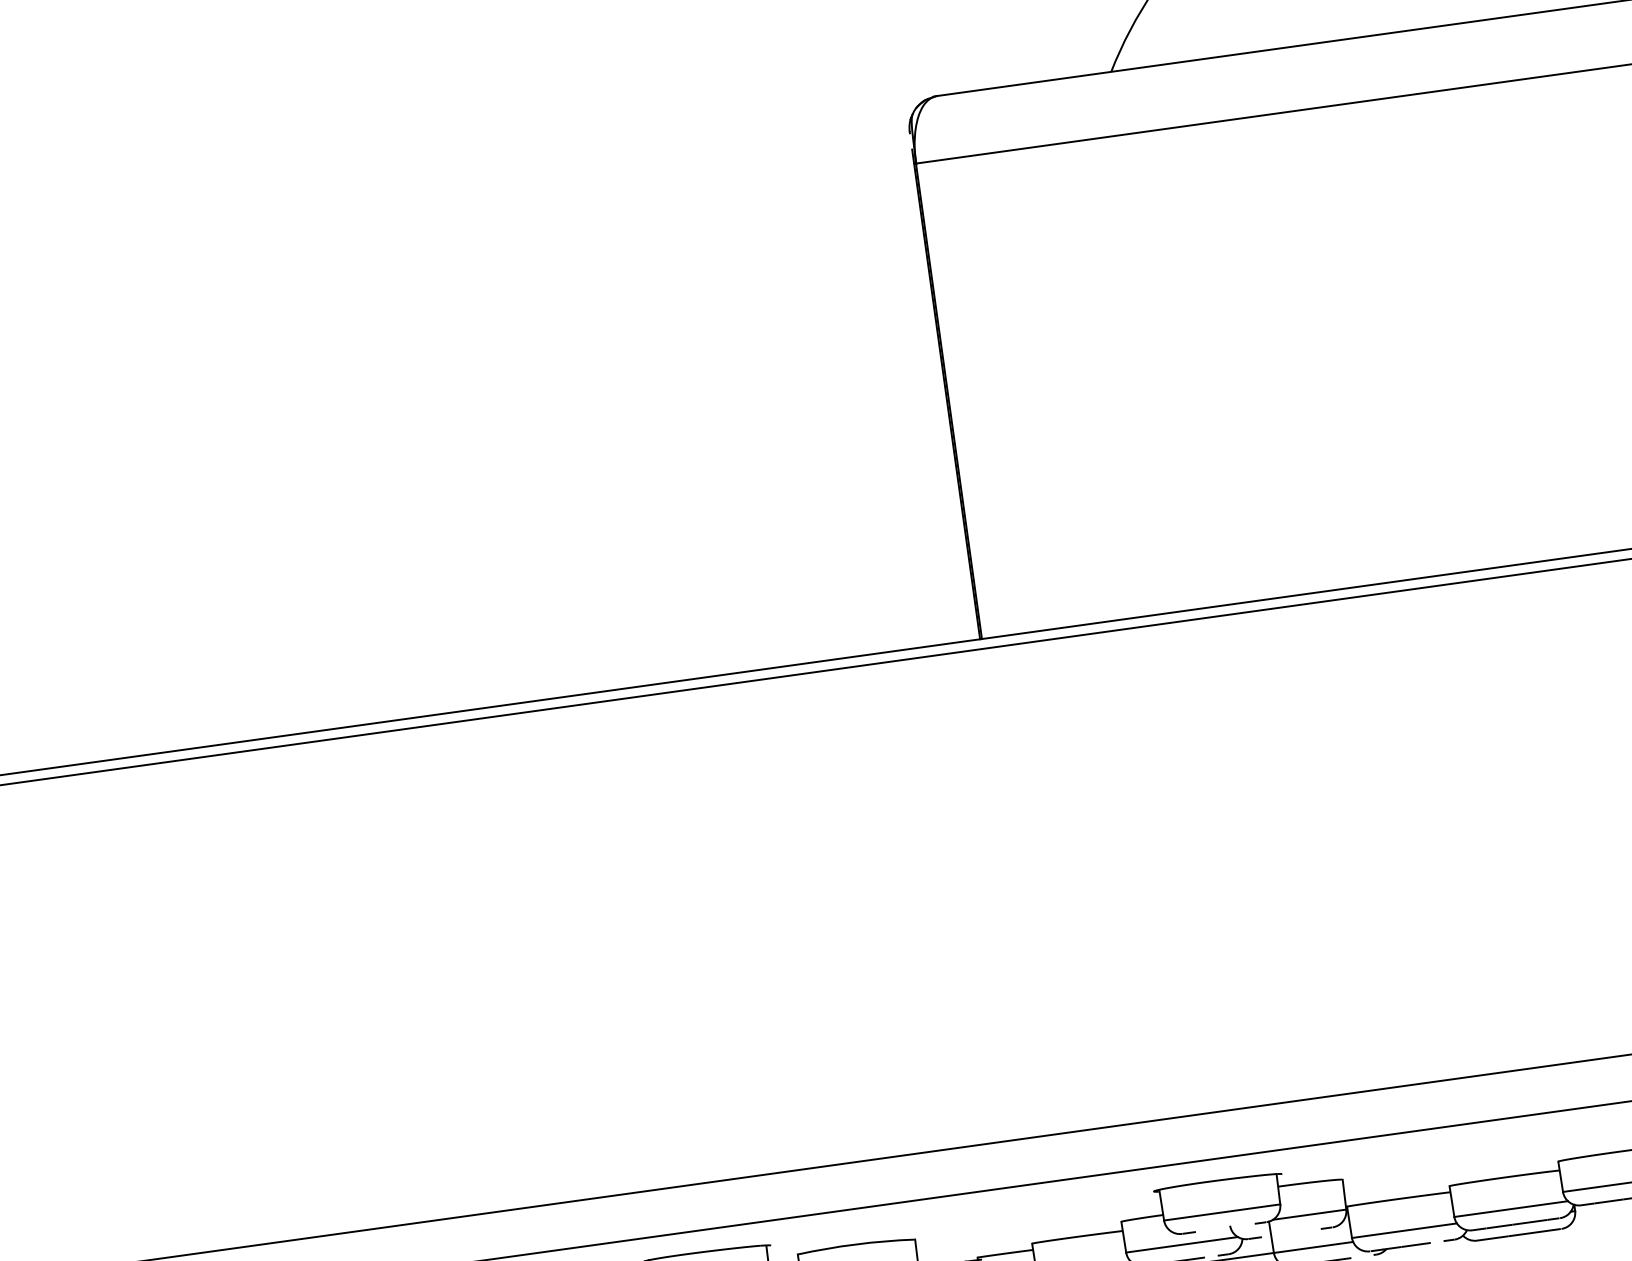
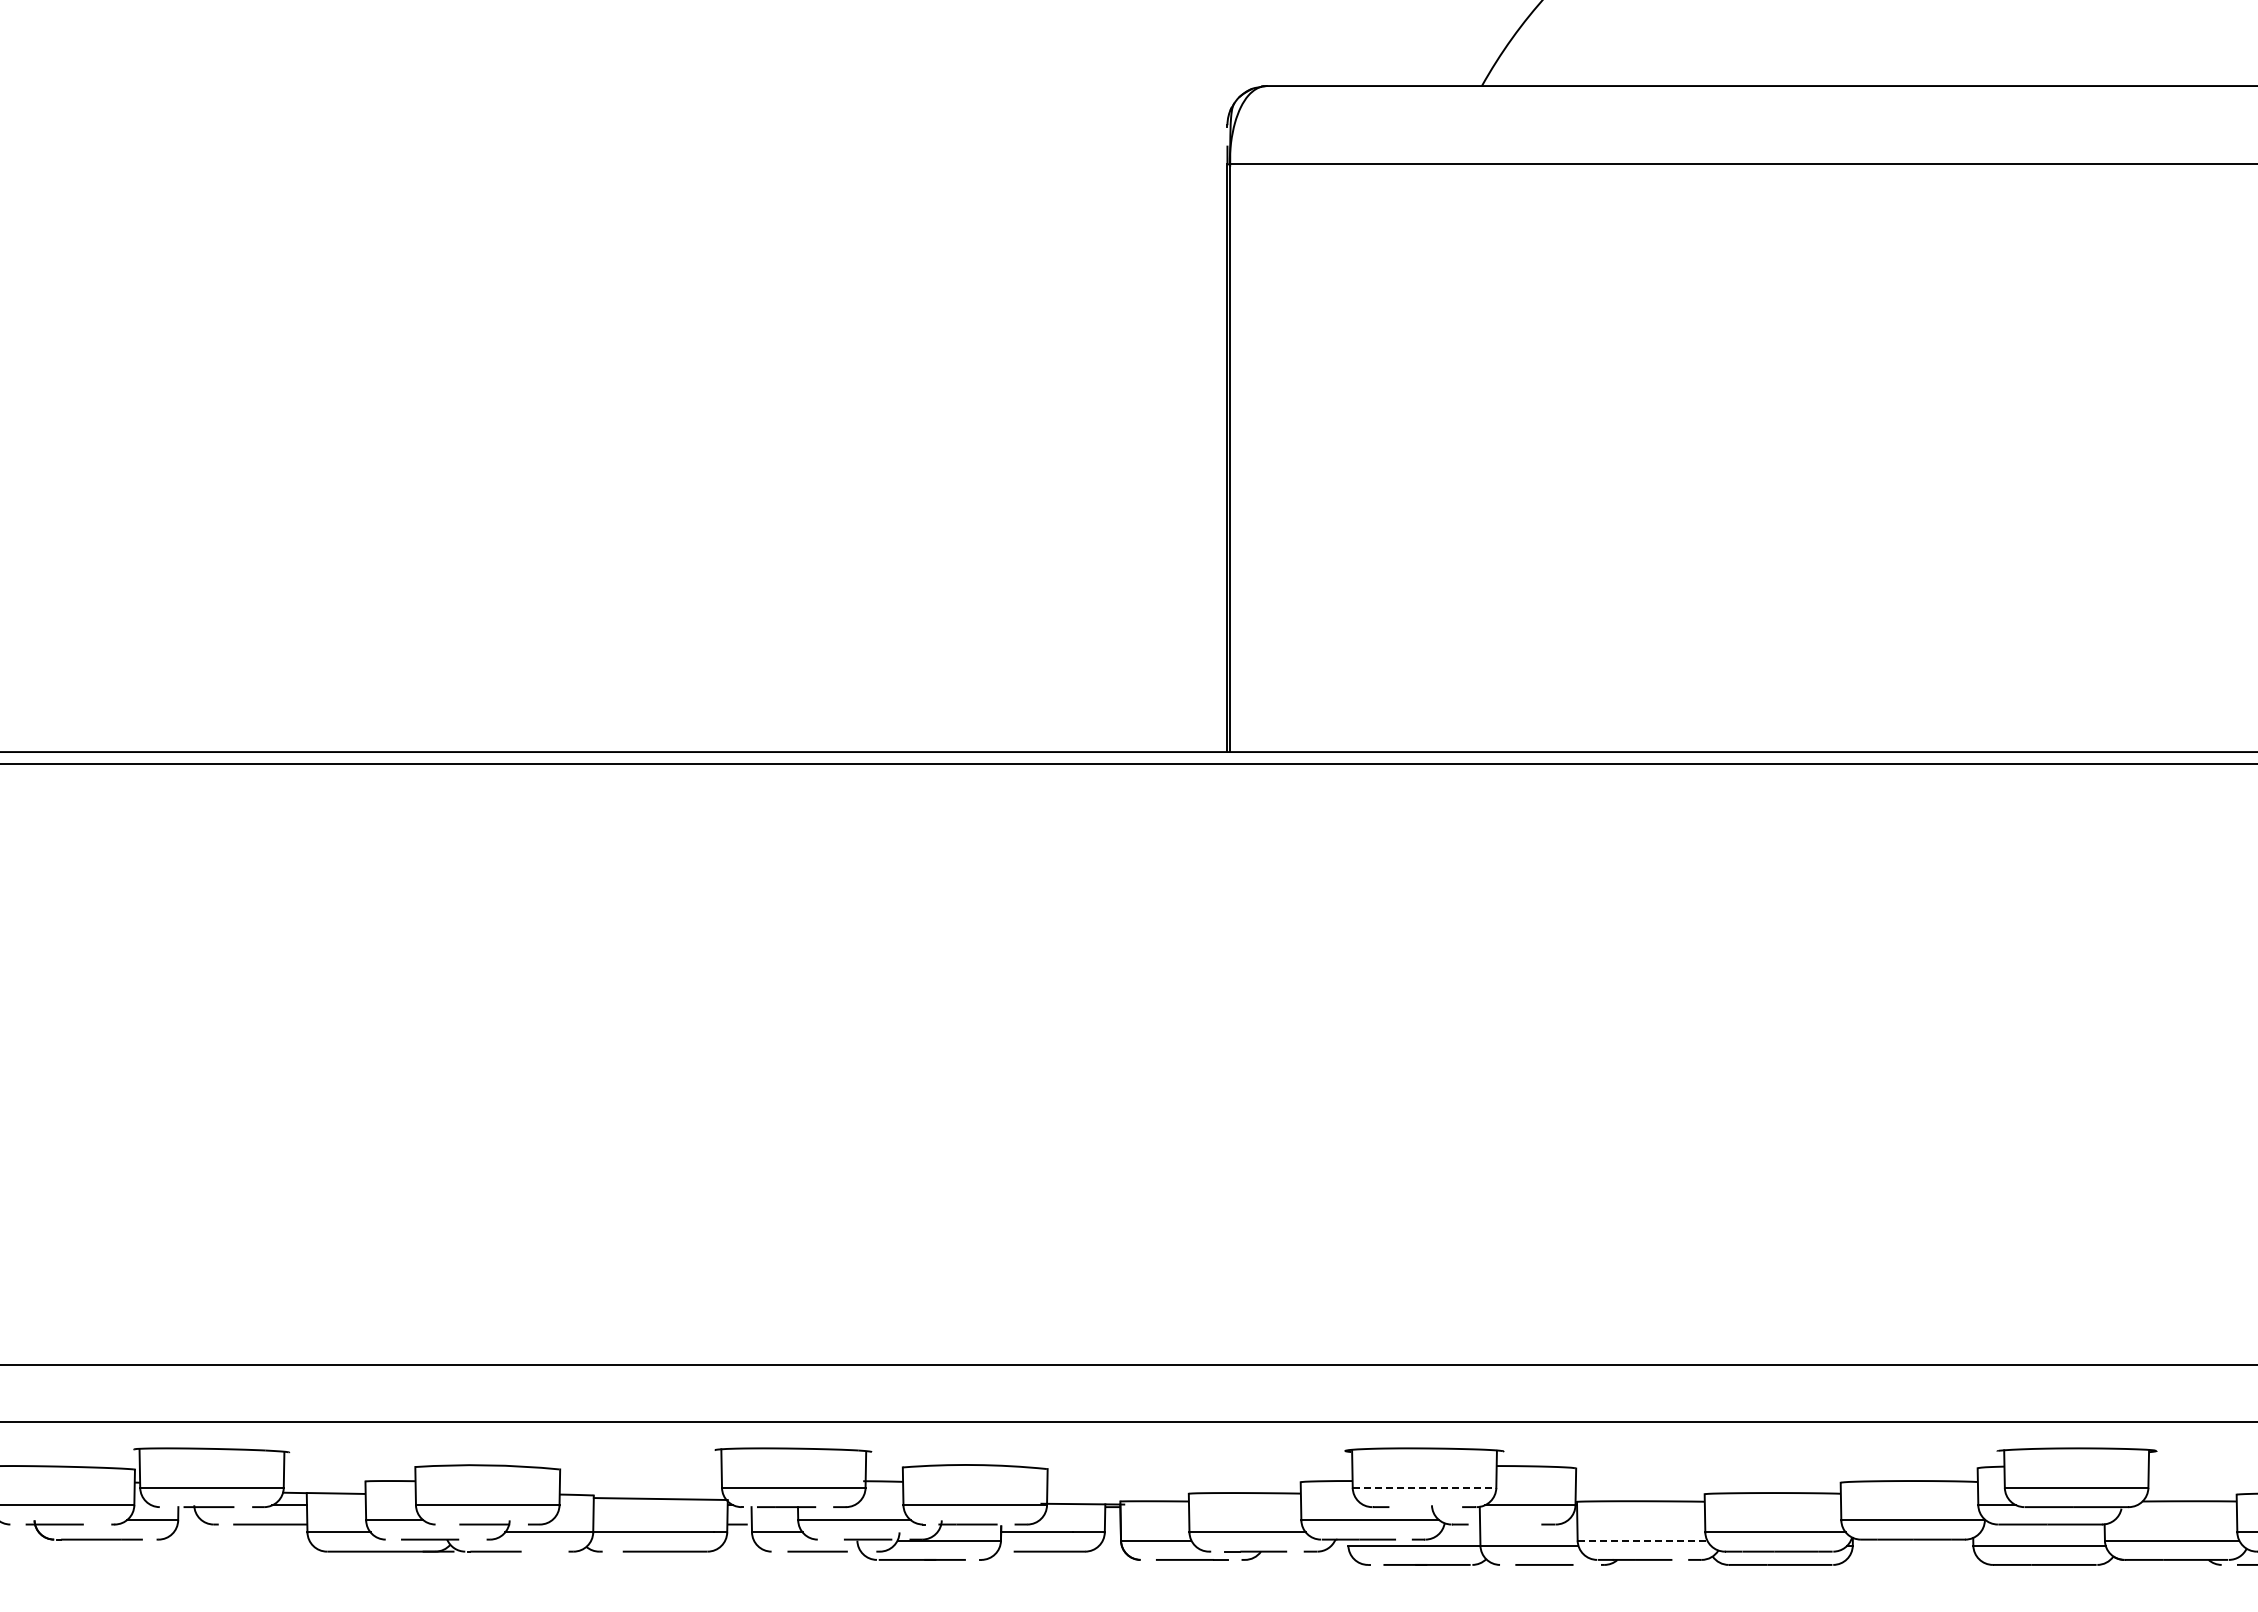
line: (1222, 1212) -> (1424, 1487), solid -> dashed
line: (1404, 1230) -> (1642, 1540), solid -> dashed

